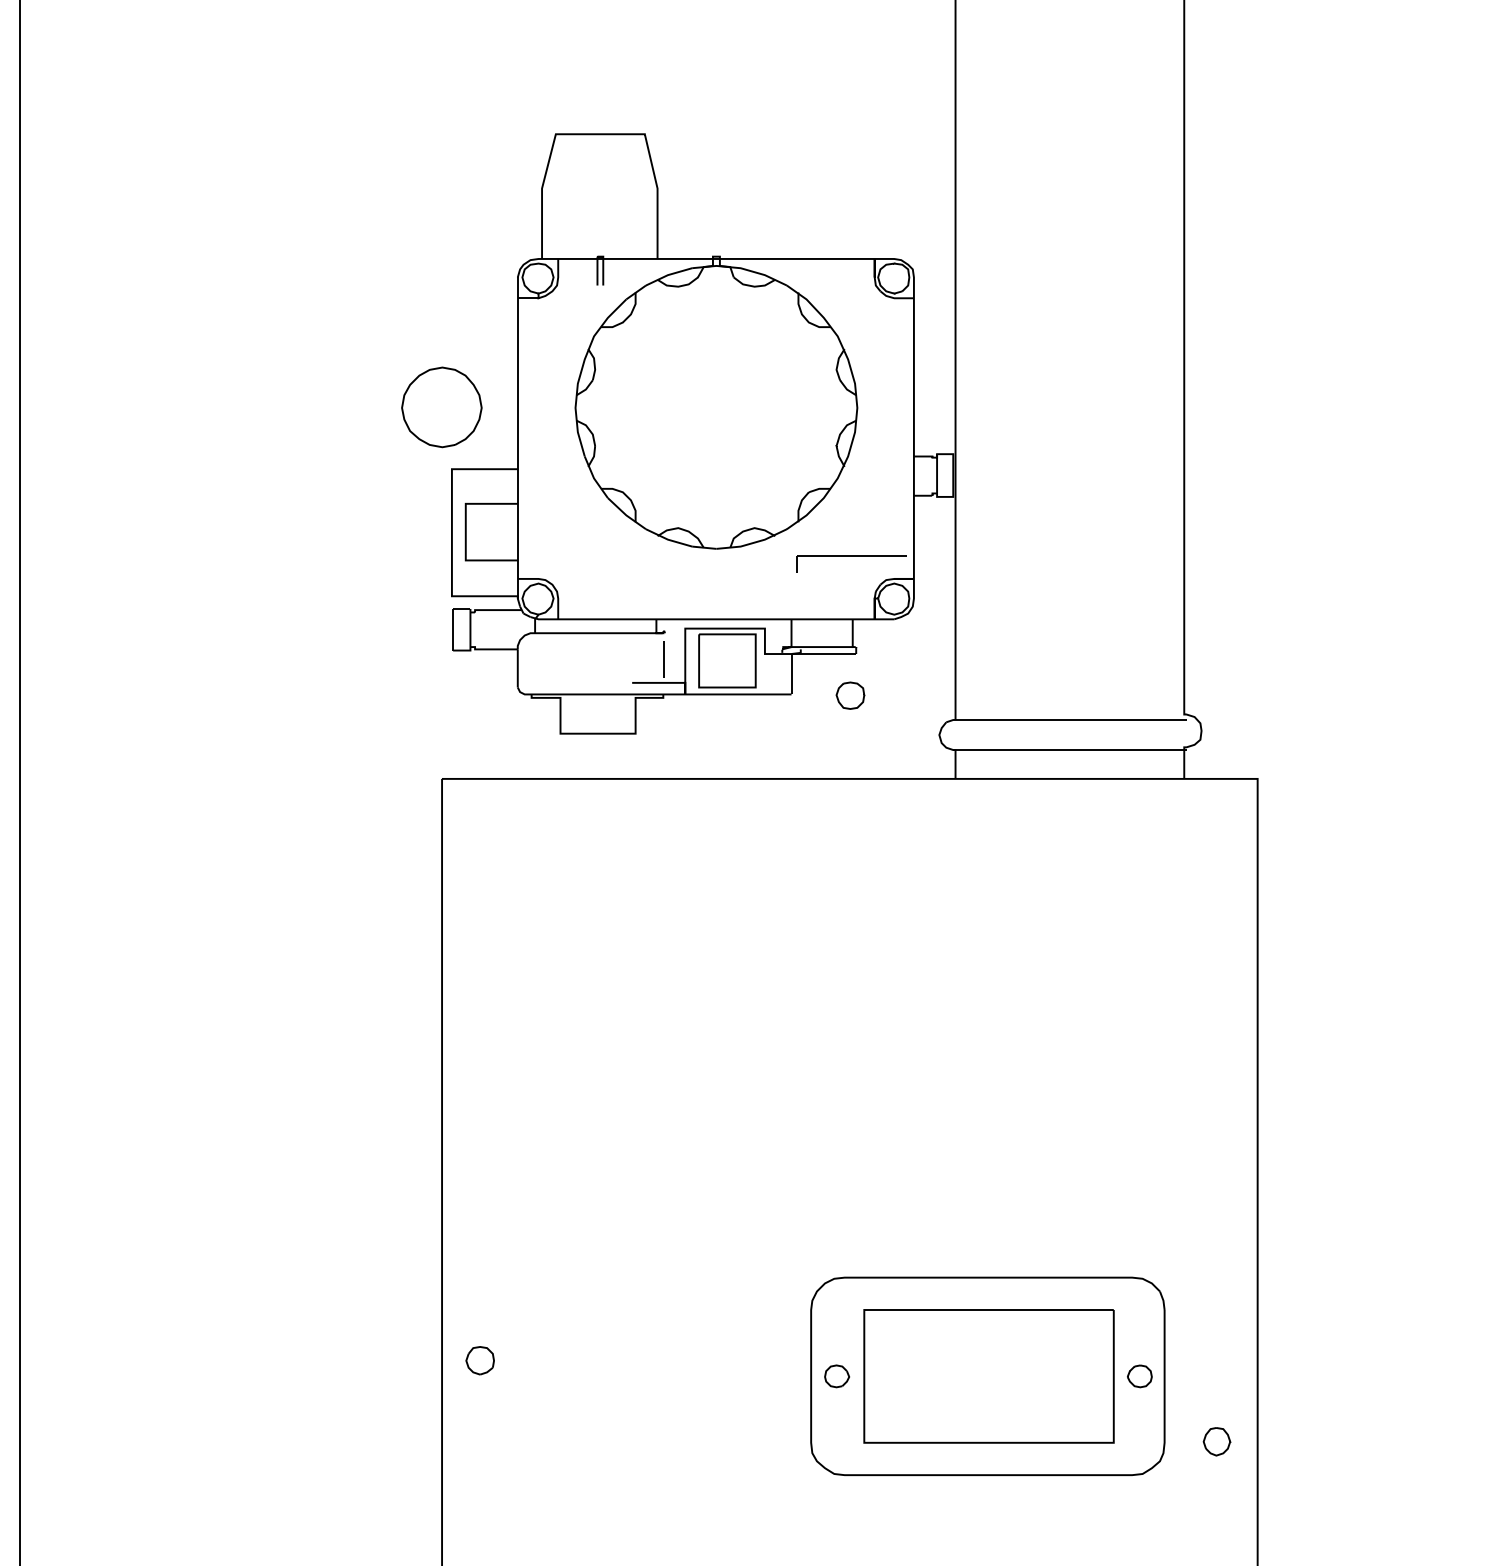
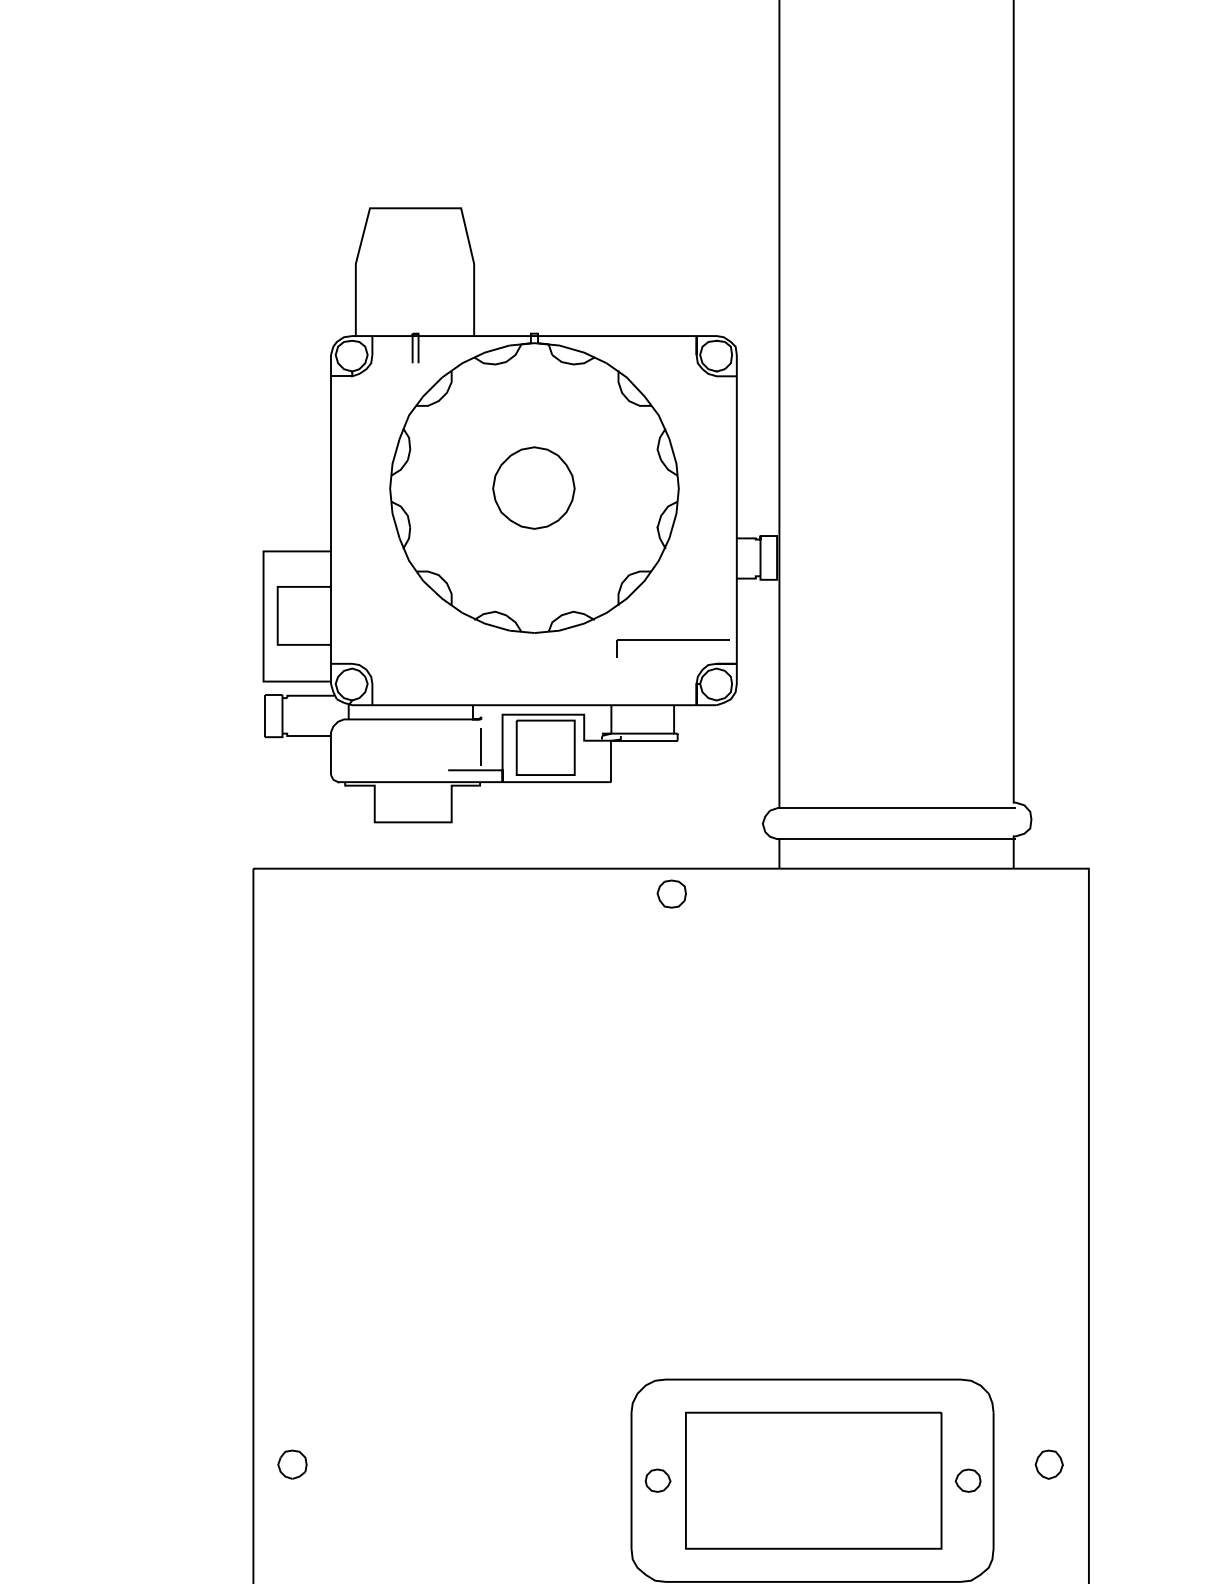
part: (441, 407) -> (533, 488), moved
part: (850, 695) -> (671, 893), moved
part: (1216, 1441) -> (1048, 1464), moved

